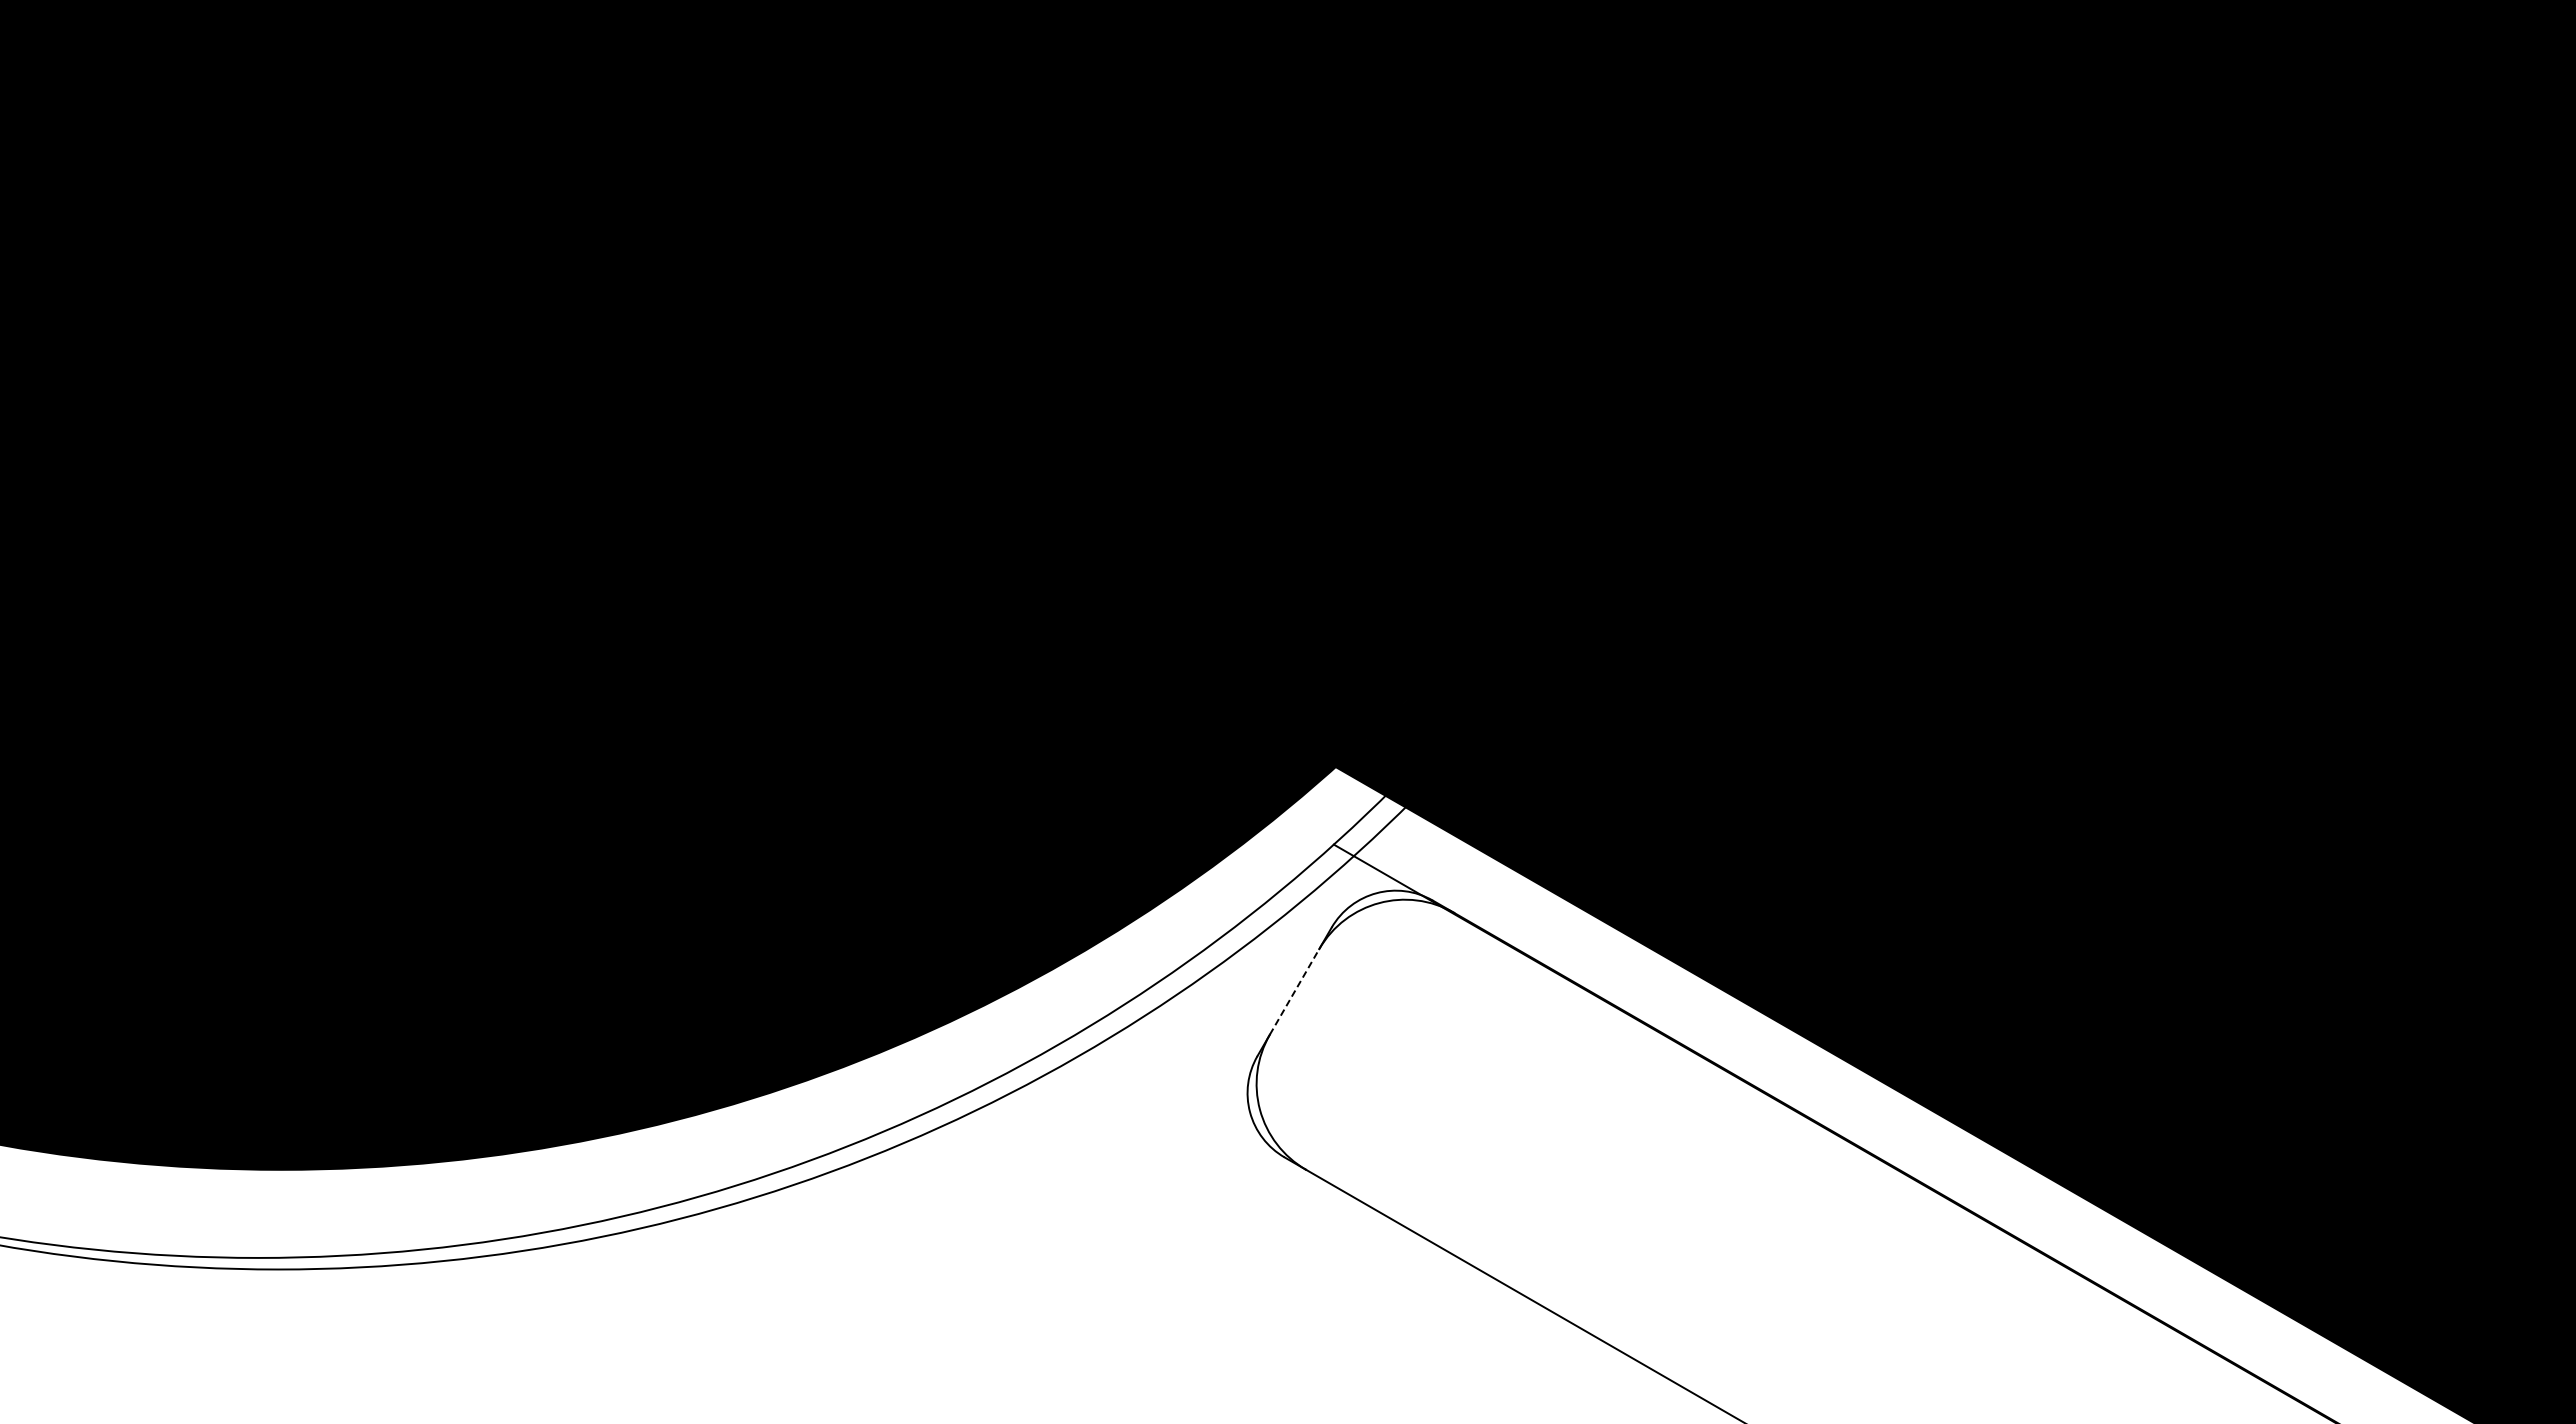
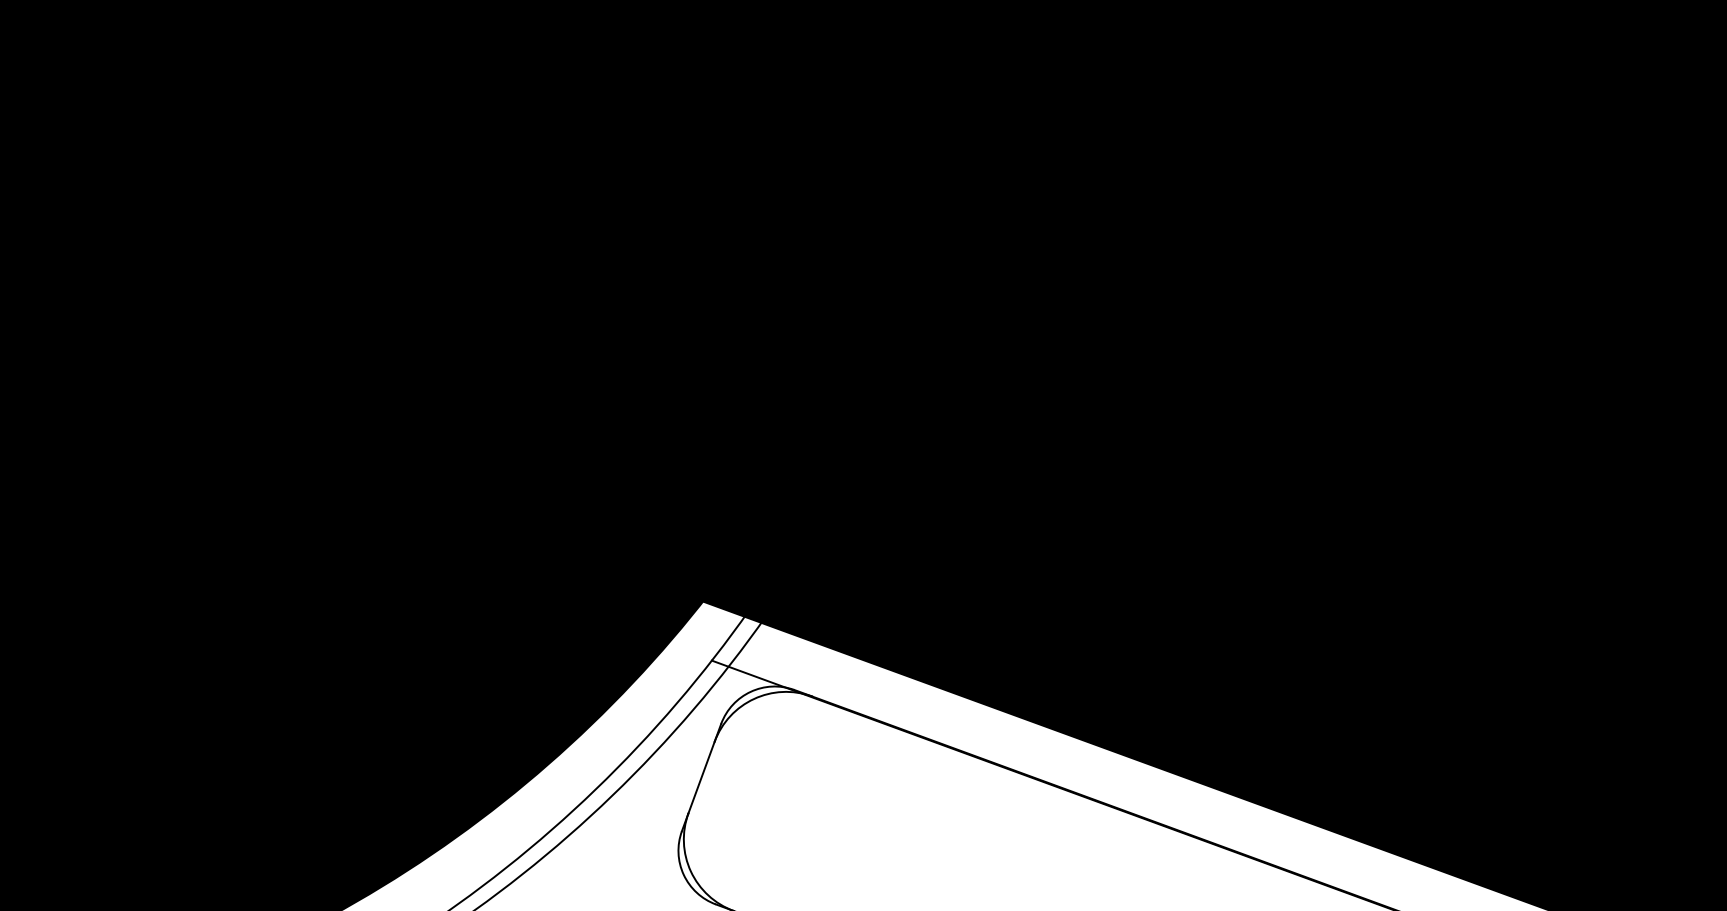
line: (1294, 991) -> (701, 777), dashed -> solid

